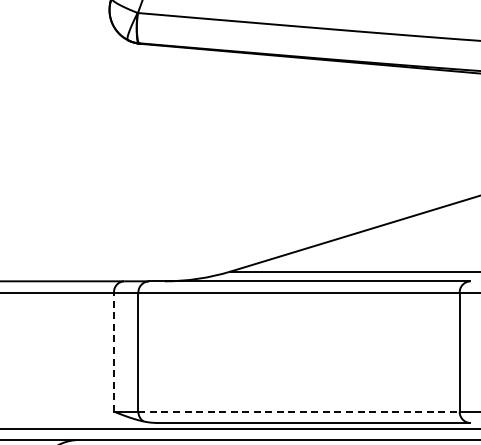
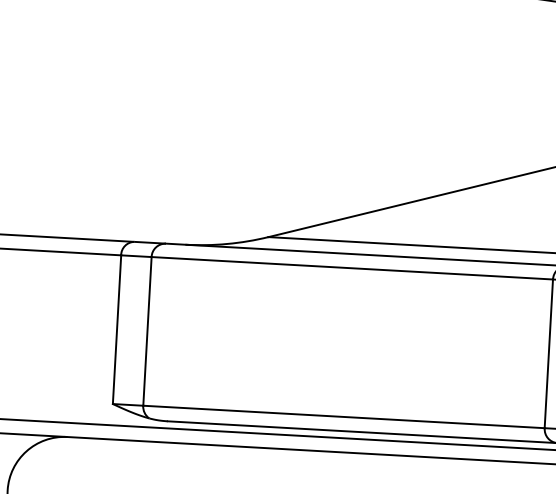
line: (114, 352) -> (117, 330), dashed -> solid
line: (299, 411) -> (344, 416), dashed -> solid

